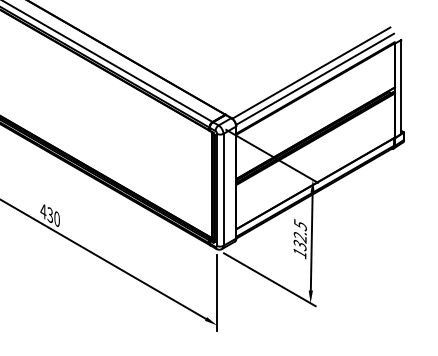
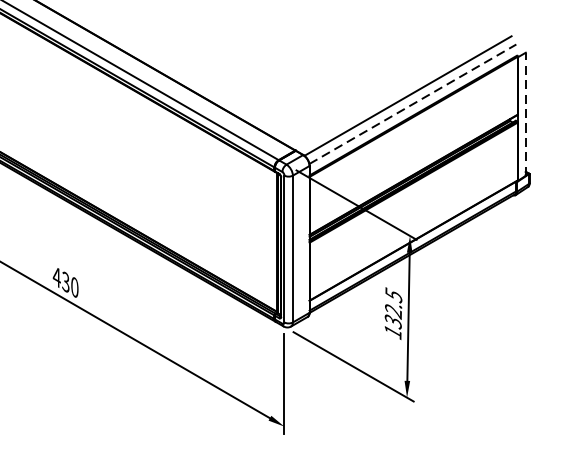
line: (315, 79) -> (413, 104), solid -> dashed
line: (401, 87) -> (526, 114), solid -> dashed

